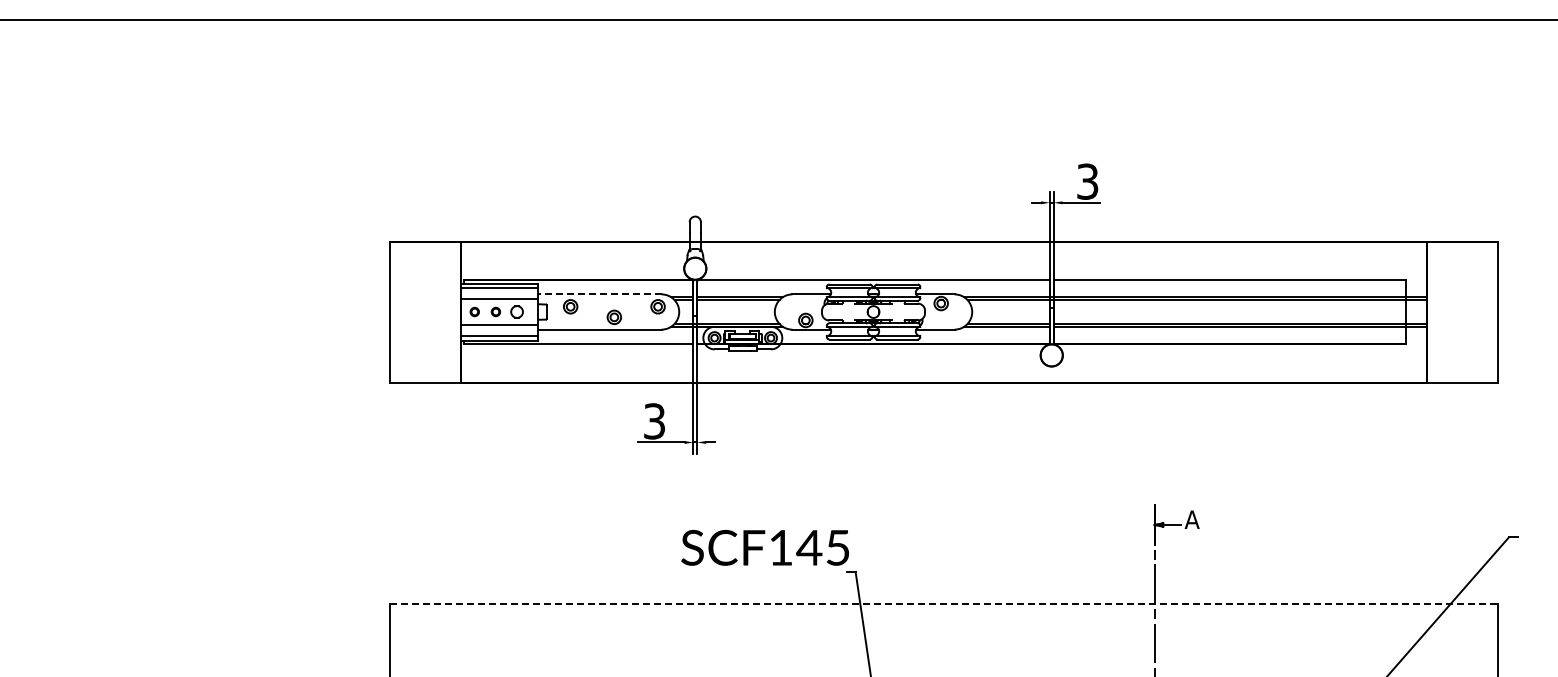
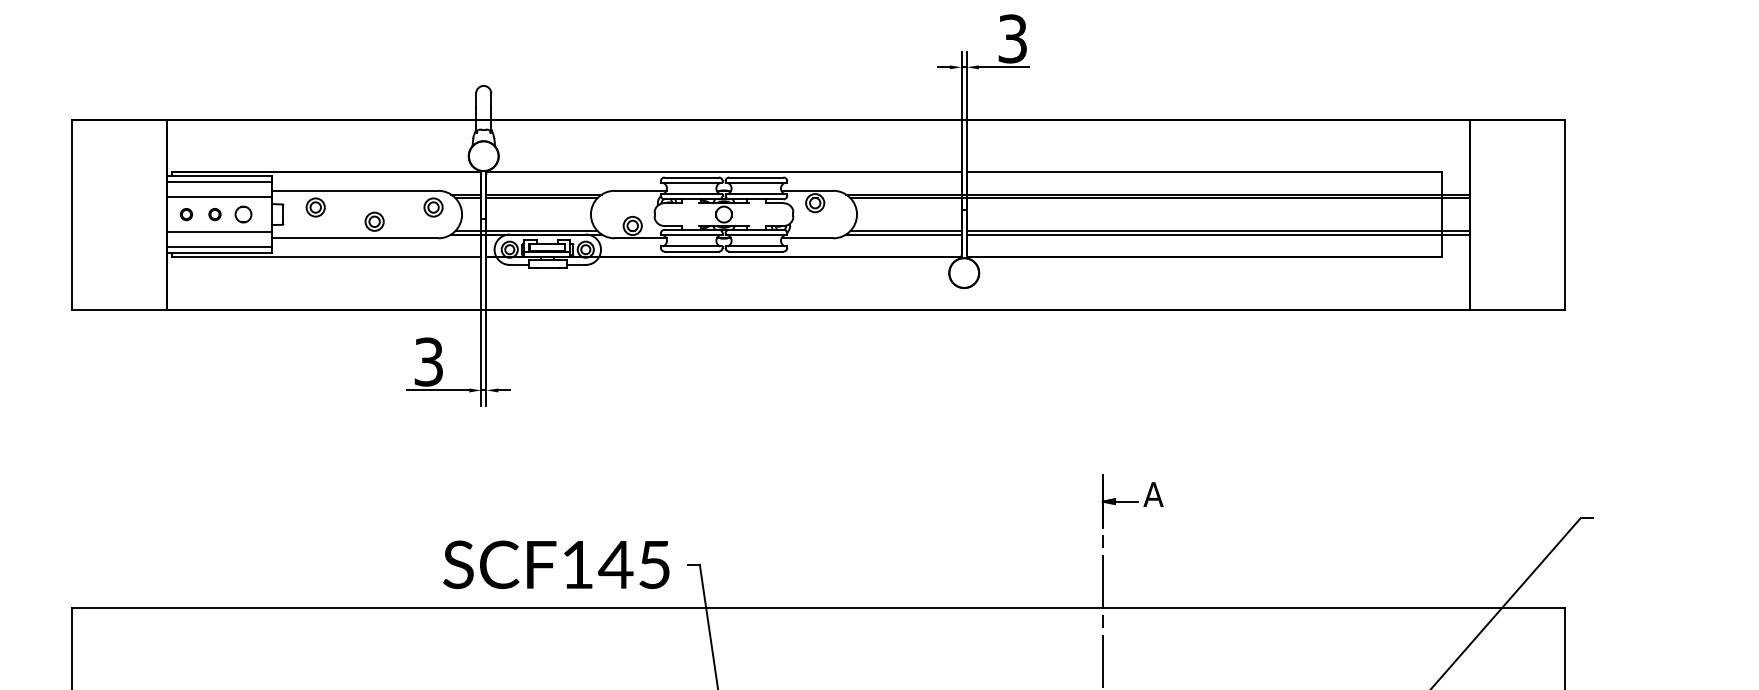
line: (599, 294) -> (354, 190), dashed -> solid
text: (764, 547) -> (555, 564), moved
line: (943, 603) -> (818, 607), dashed -> solid

